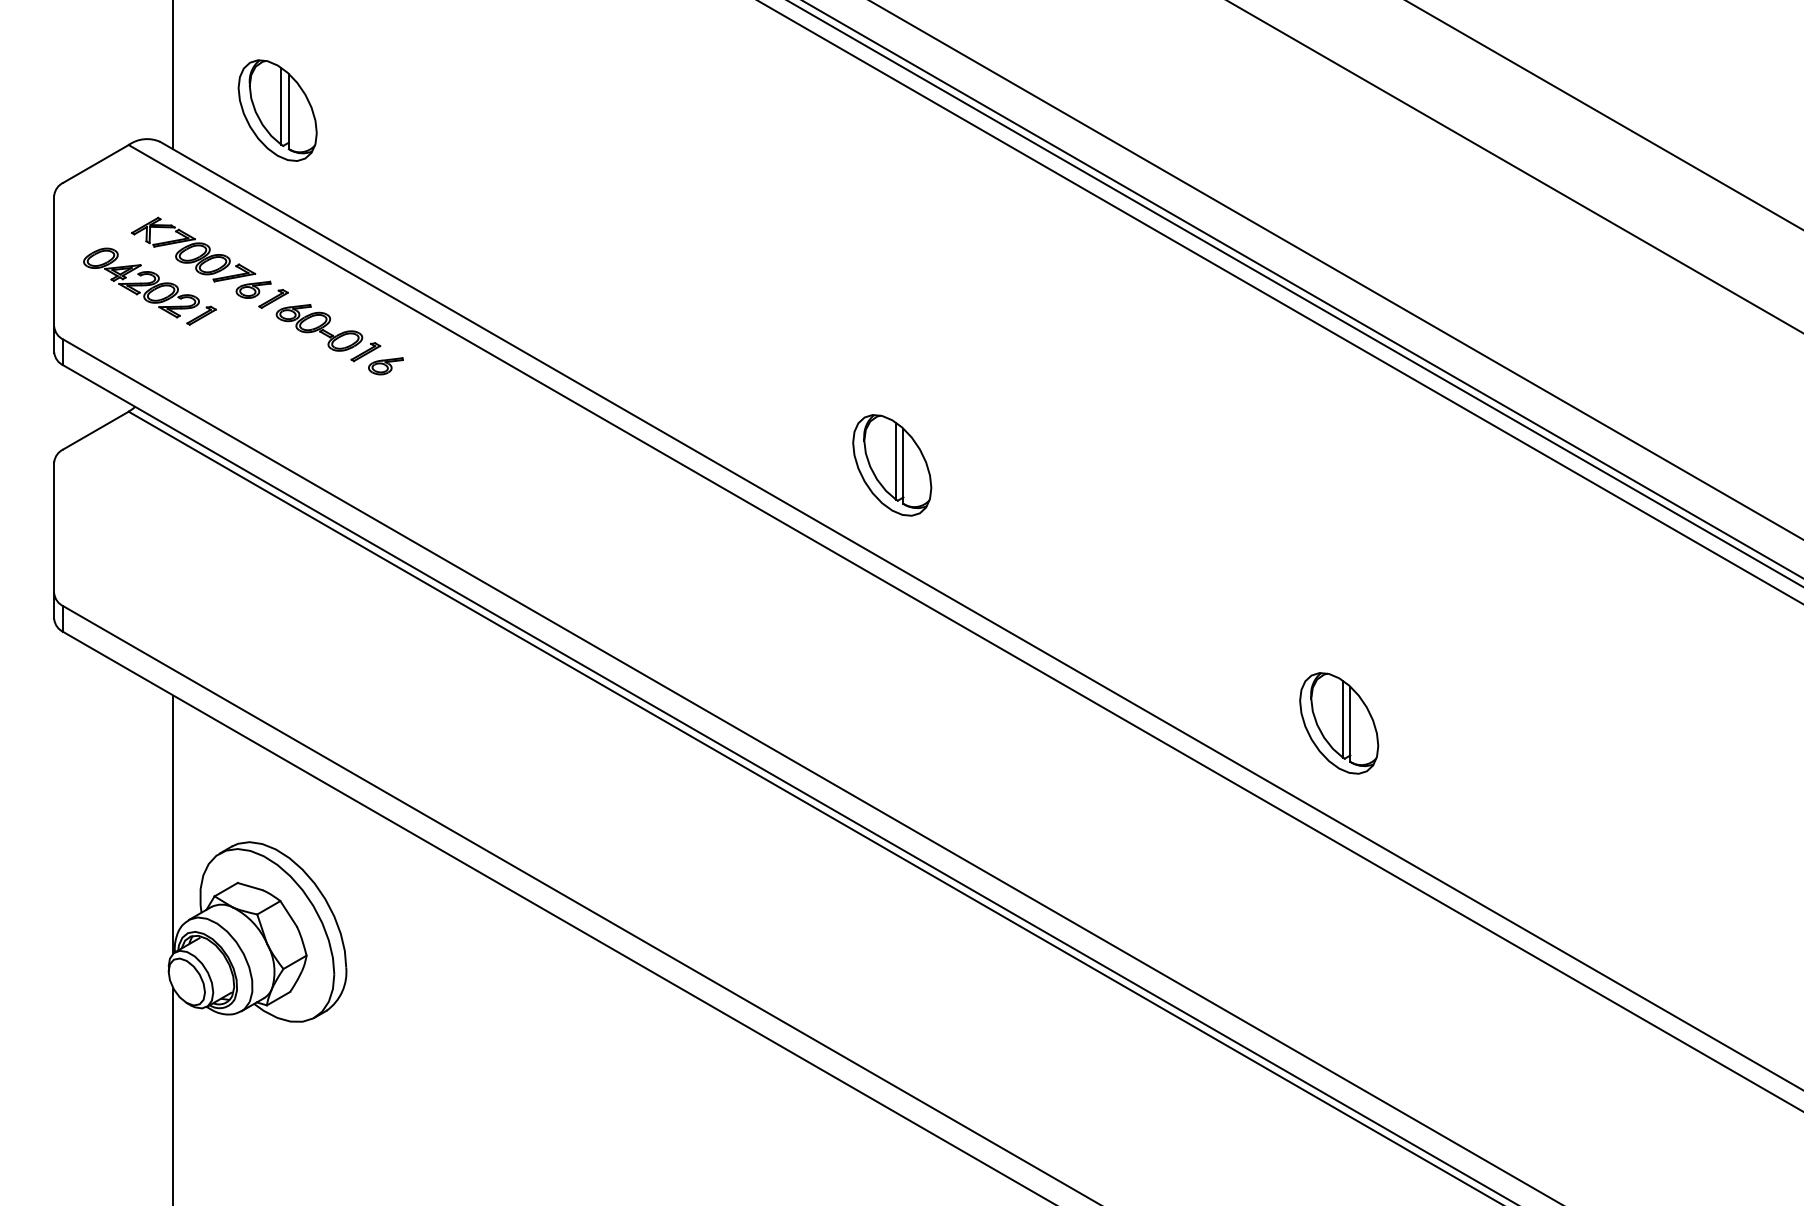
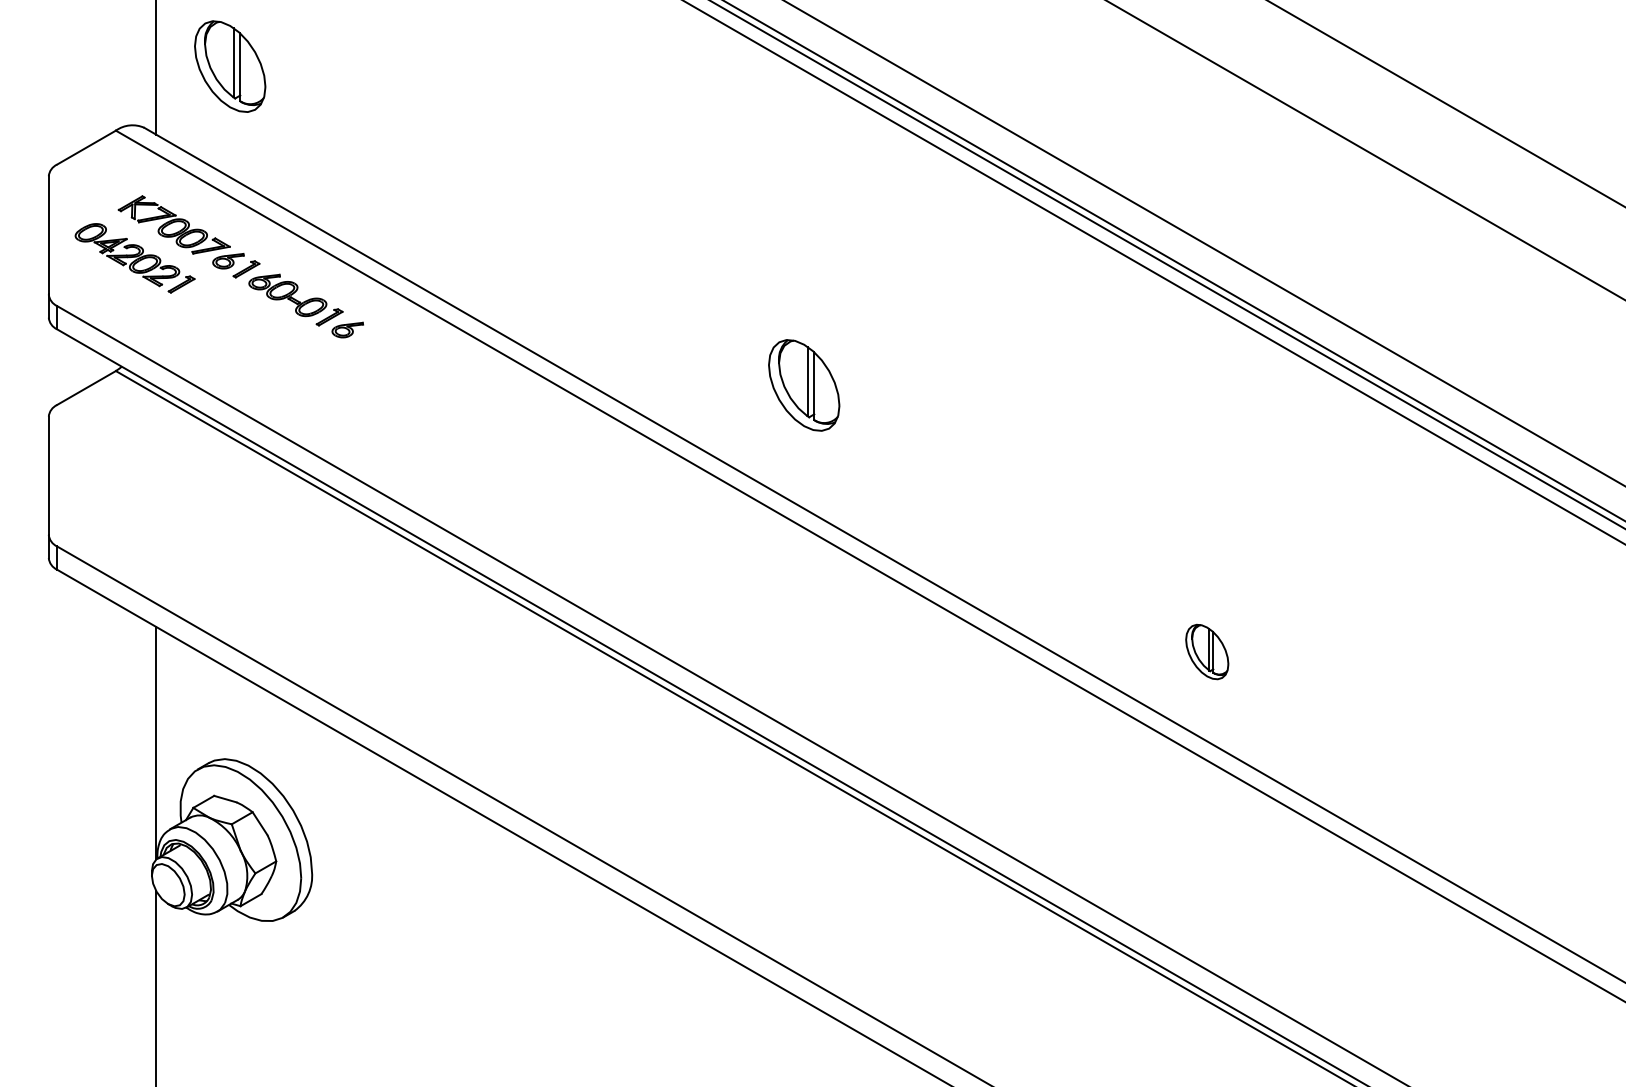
part: (278, 110) -> (230, 66), moved
part: (892, 465) -> (804, 385), moved
part: (1339, 722) -> (1207, 651), size x0.6

